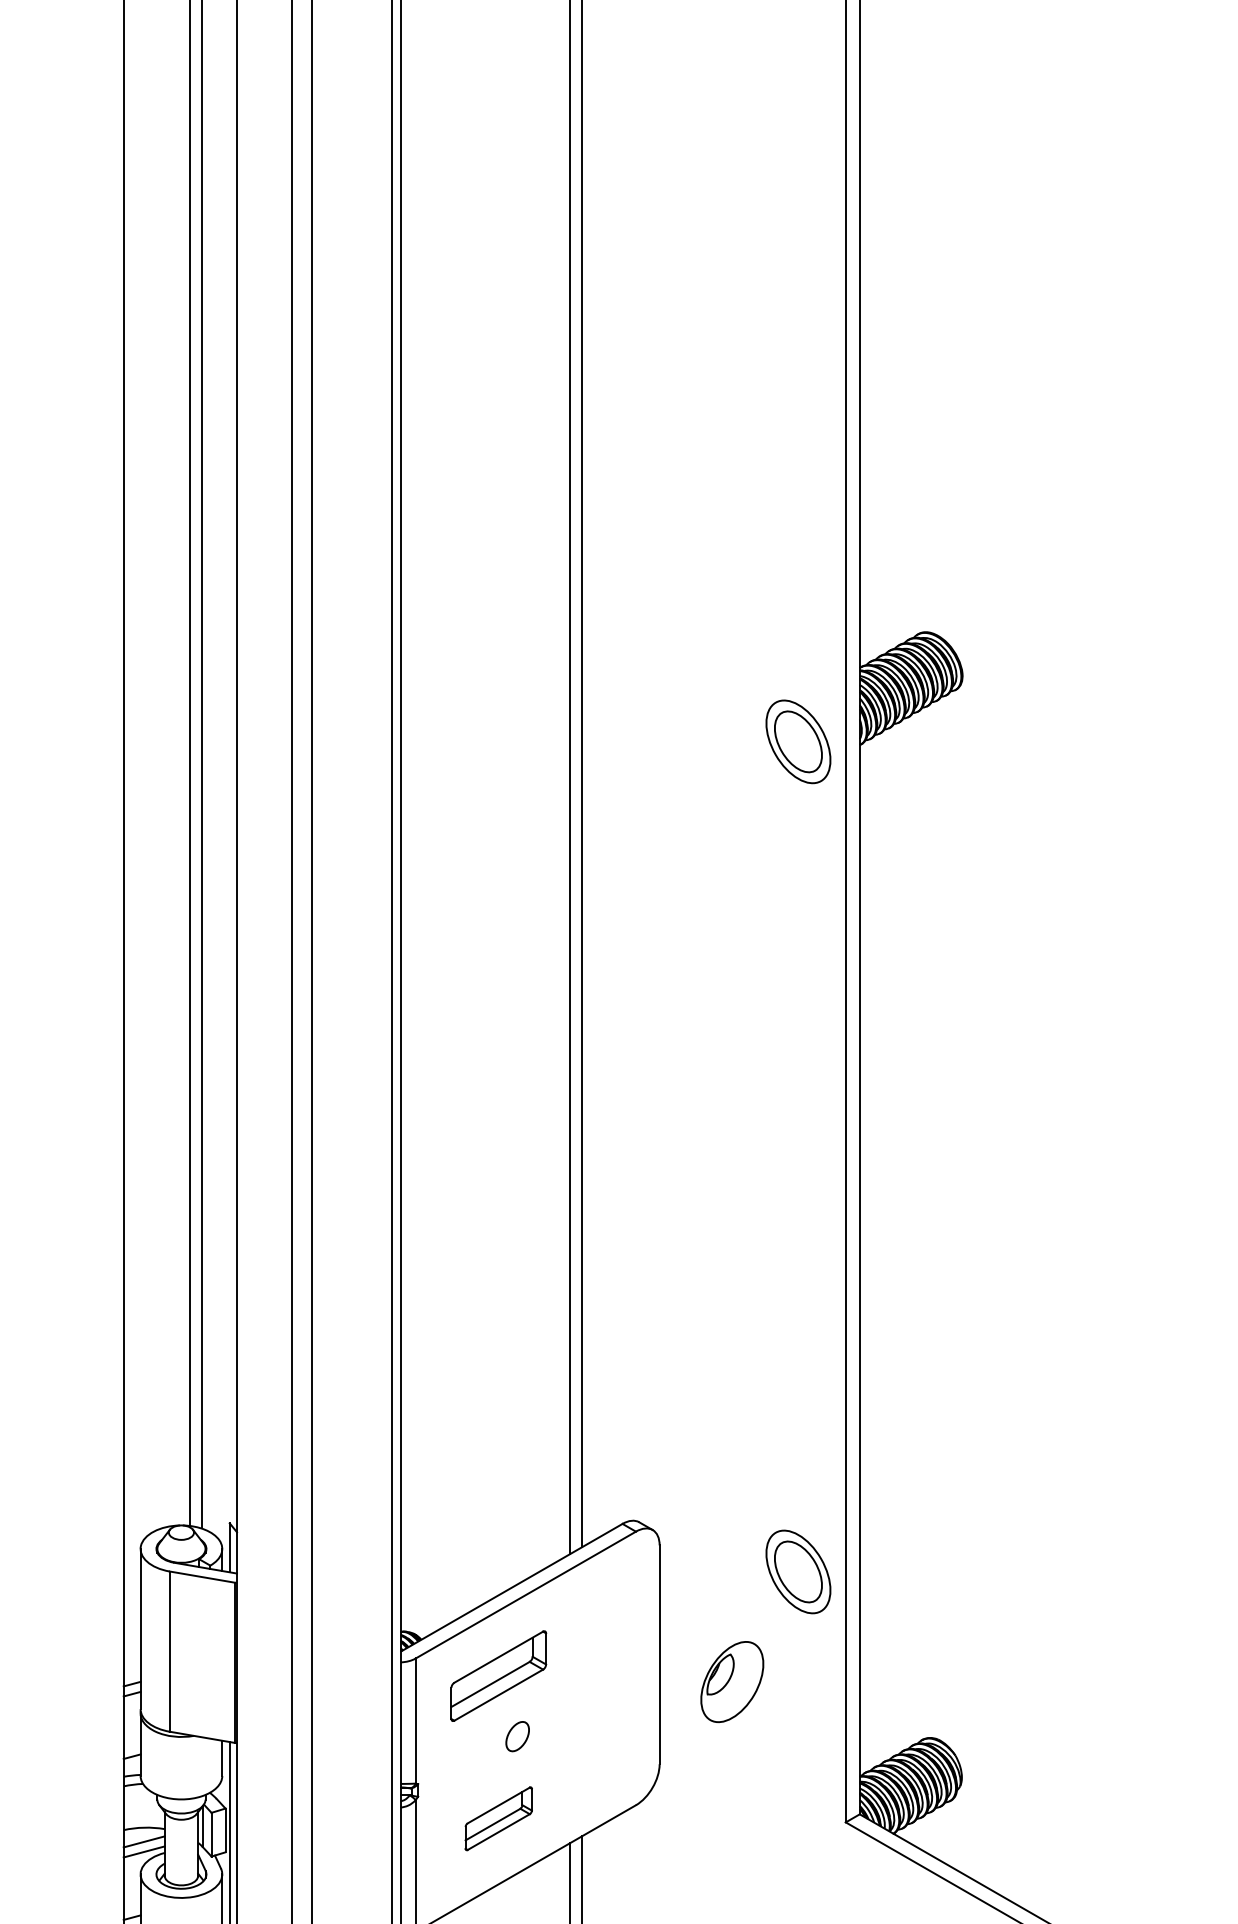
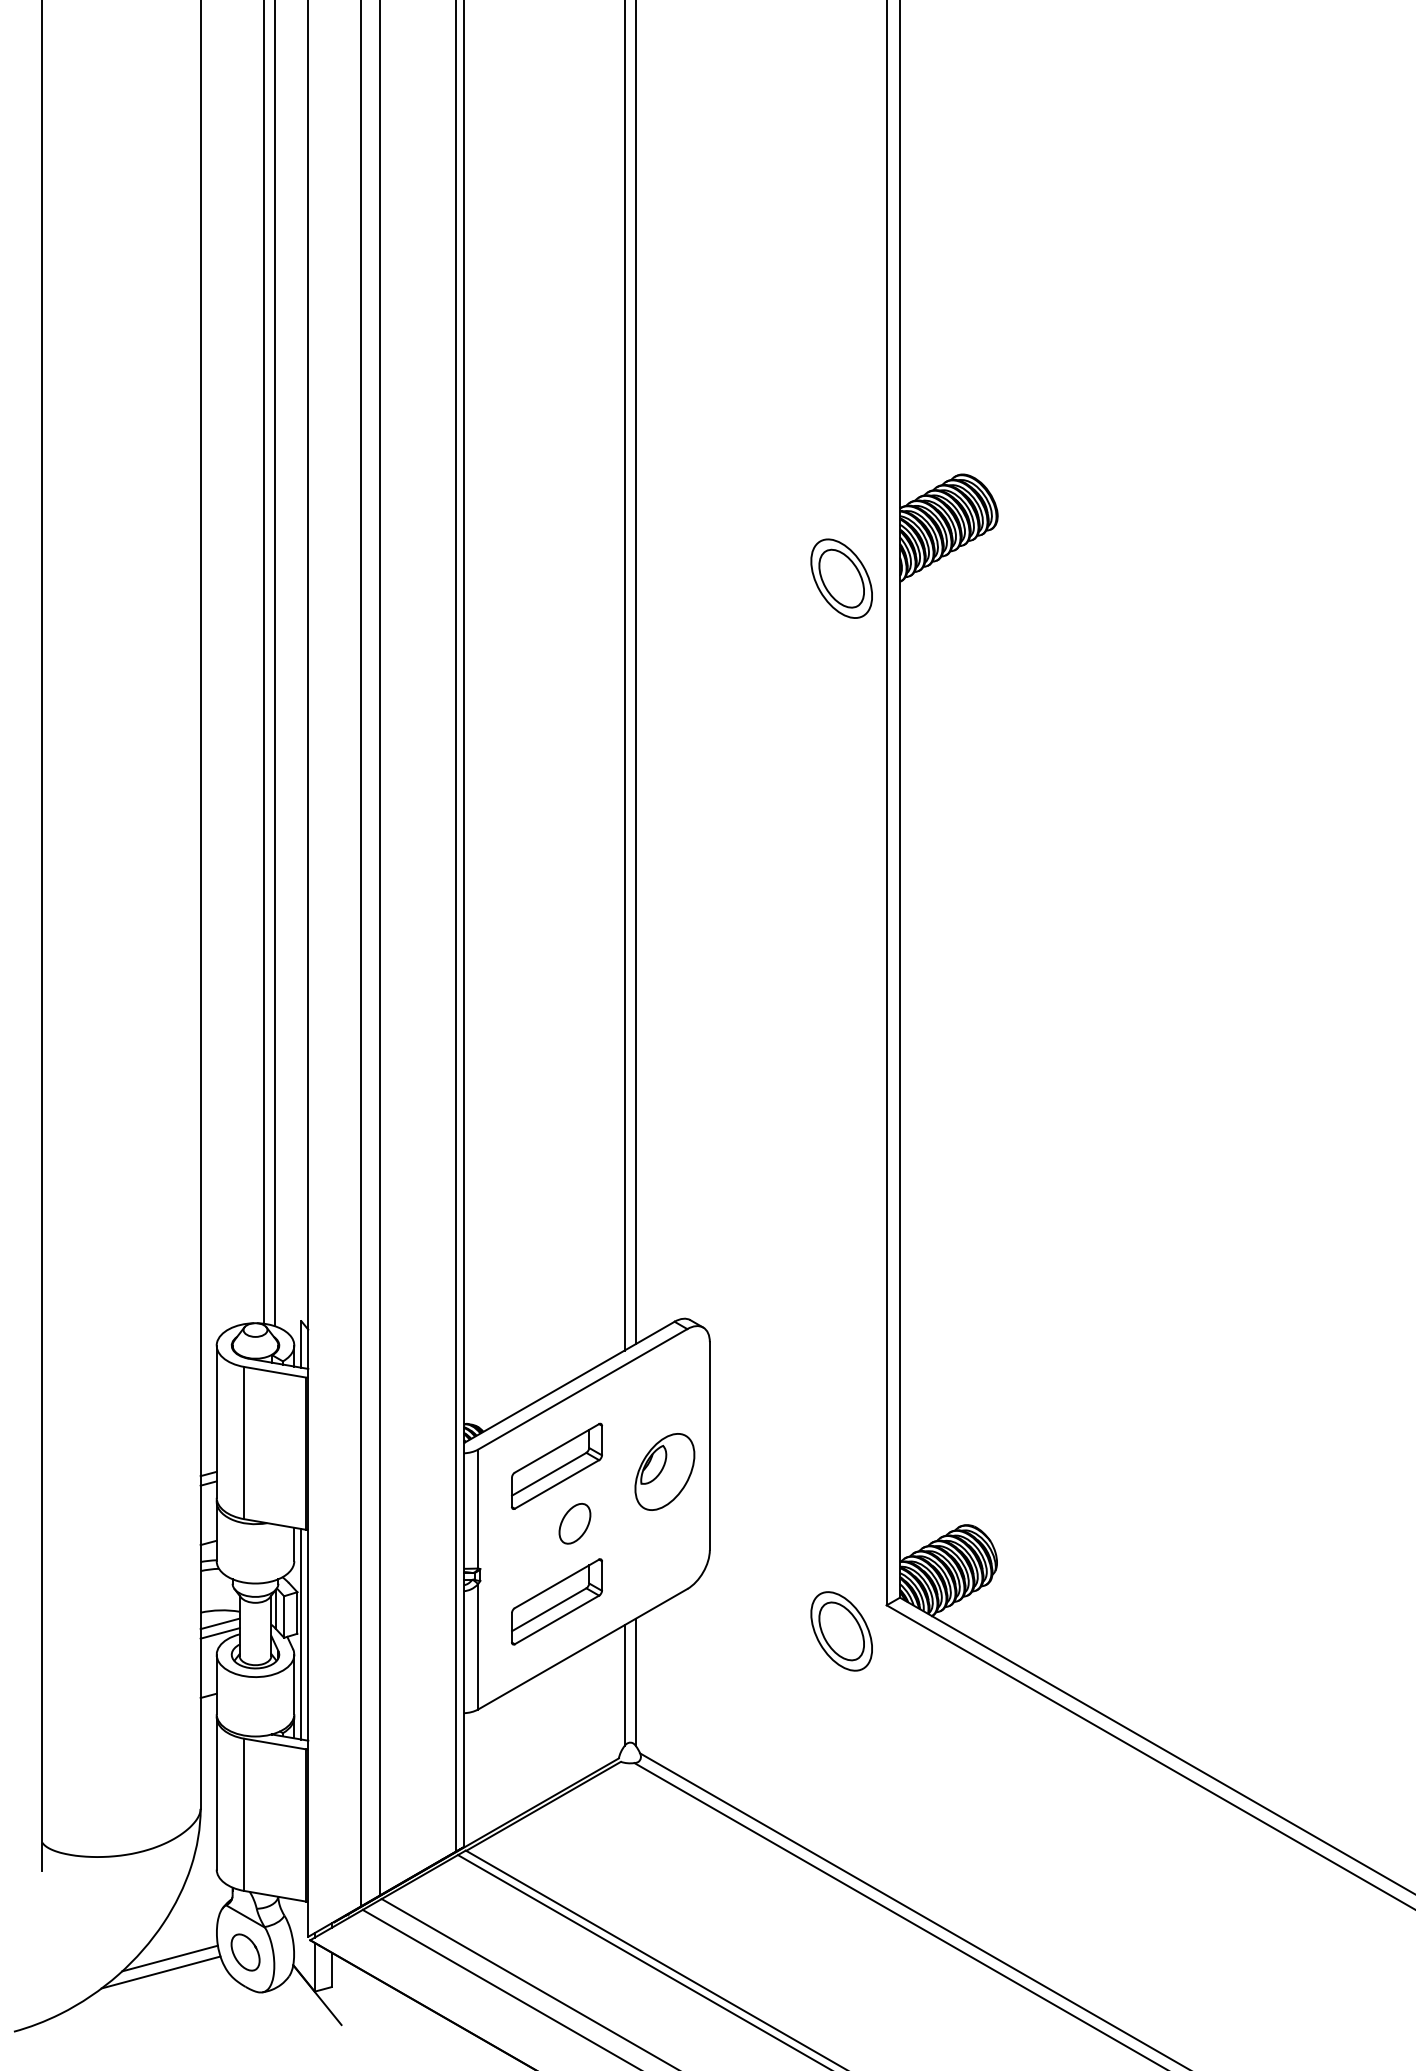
part: (798, 1572) -> (841, 1631), moved
part: (731, 1681) -> (664, 1471), moved
part: (517, 1736) -> (574, 1523), size x1.43
part: (498, 1818) -> (556, 1601), size x1.43

